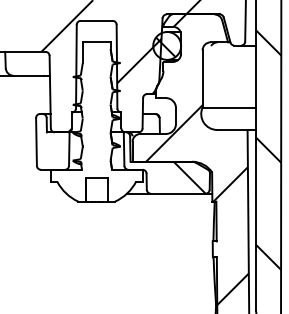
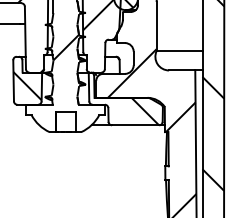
hatch: (97, 103) -> (66, 47), added
hatch: (52, 147) -> (27, 85), added

